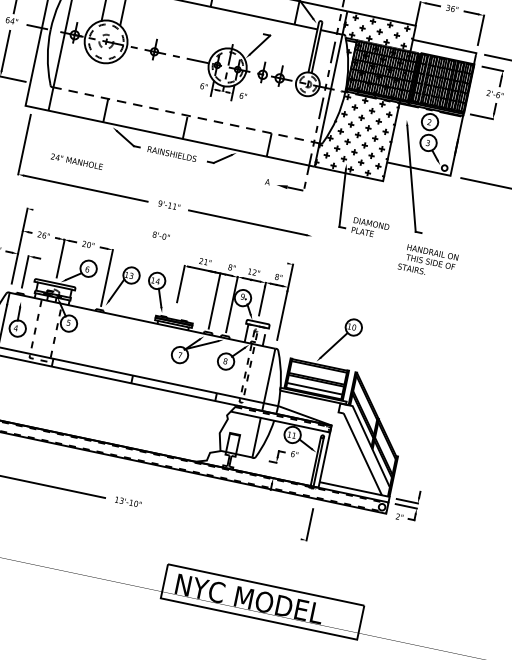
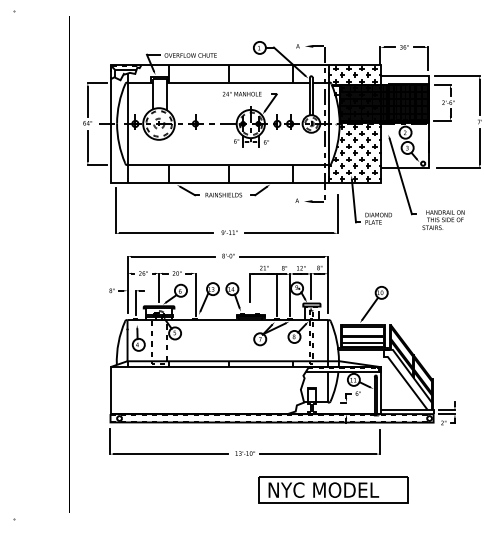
line: (186, 114) -> (228, 164), dashed -> solid
text: (77, 162) -> (242, 94), moved
line: (317, 210) -> (337, 213), added
line: (88, 221) -> (173, 256), added
line: (231, 251) -> (281, 256), added
text: (428, 261) -> (443, 219), moved
line: (223, 523) -> (317, 454), added
part: (262, 600) -> (333, 489), moved

